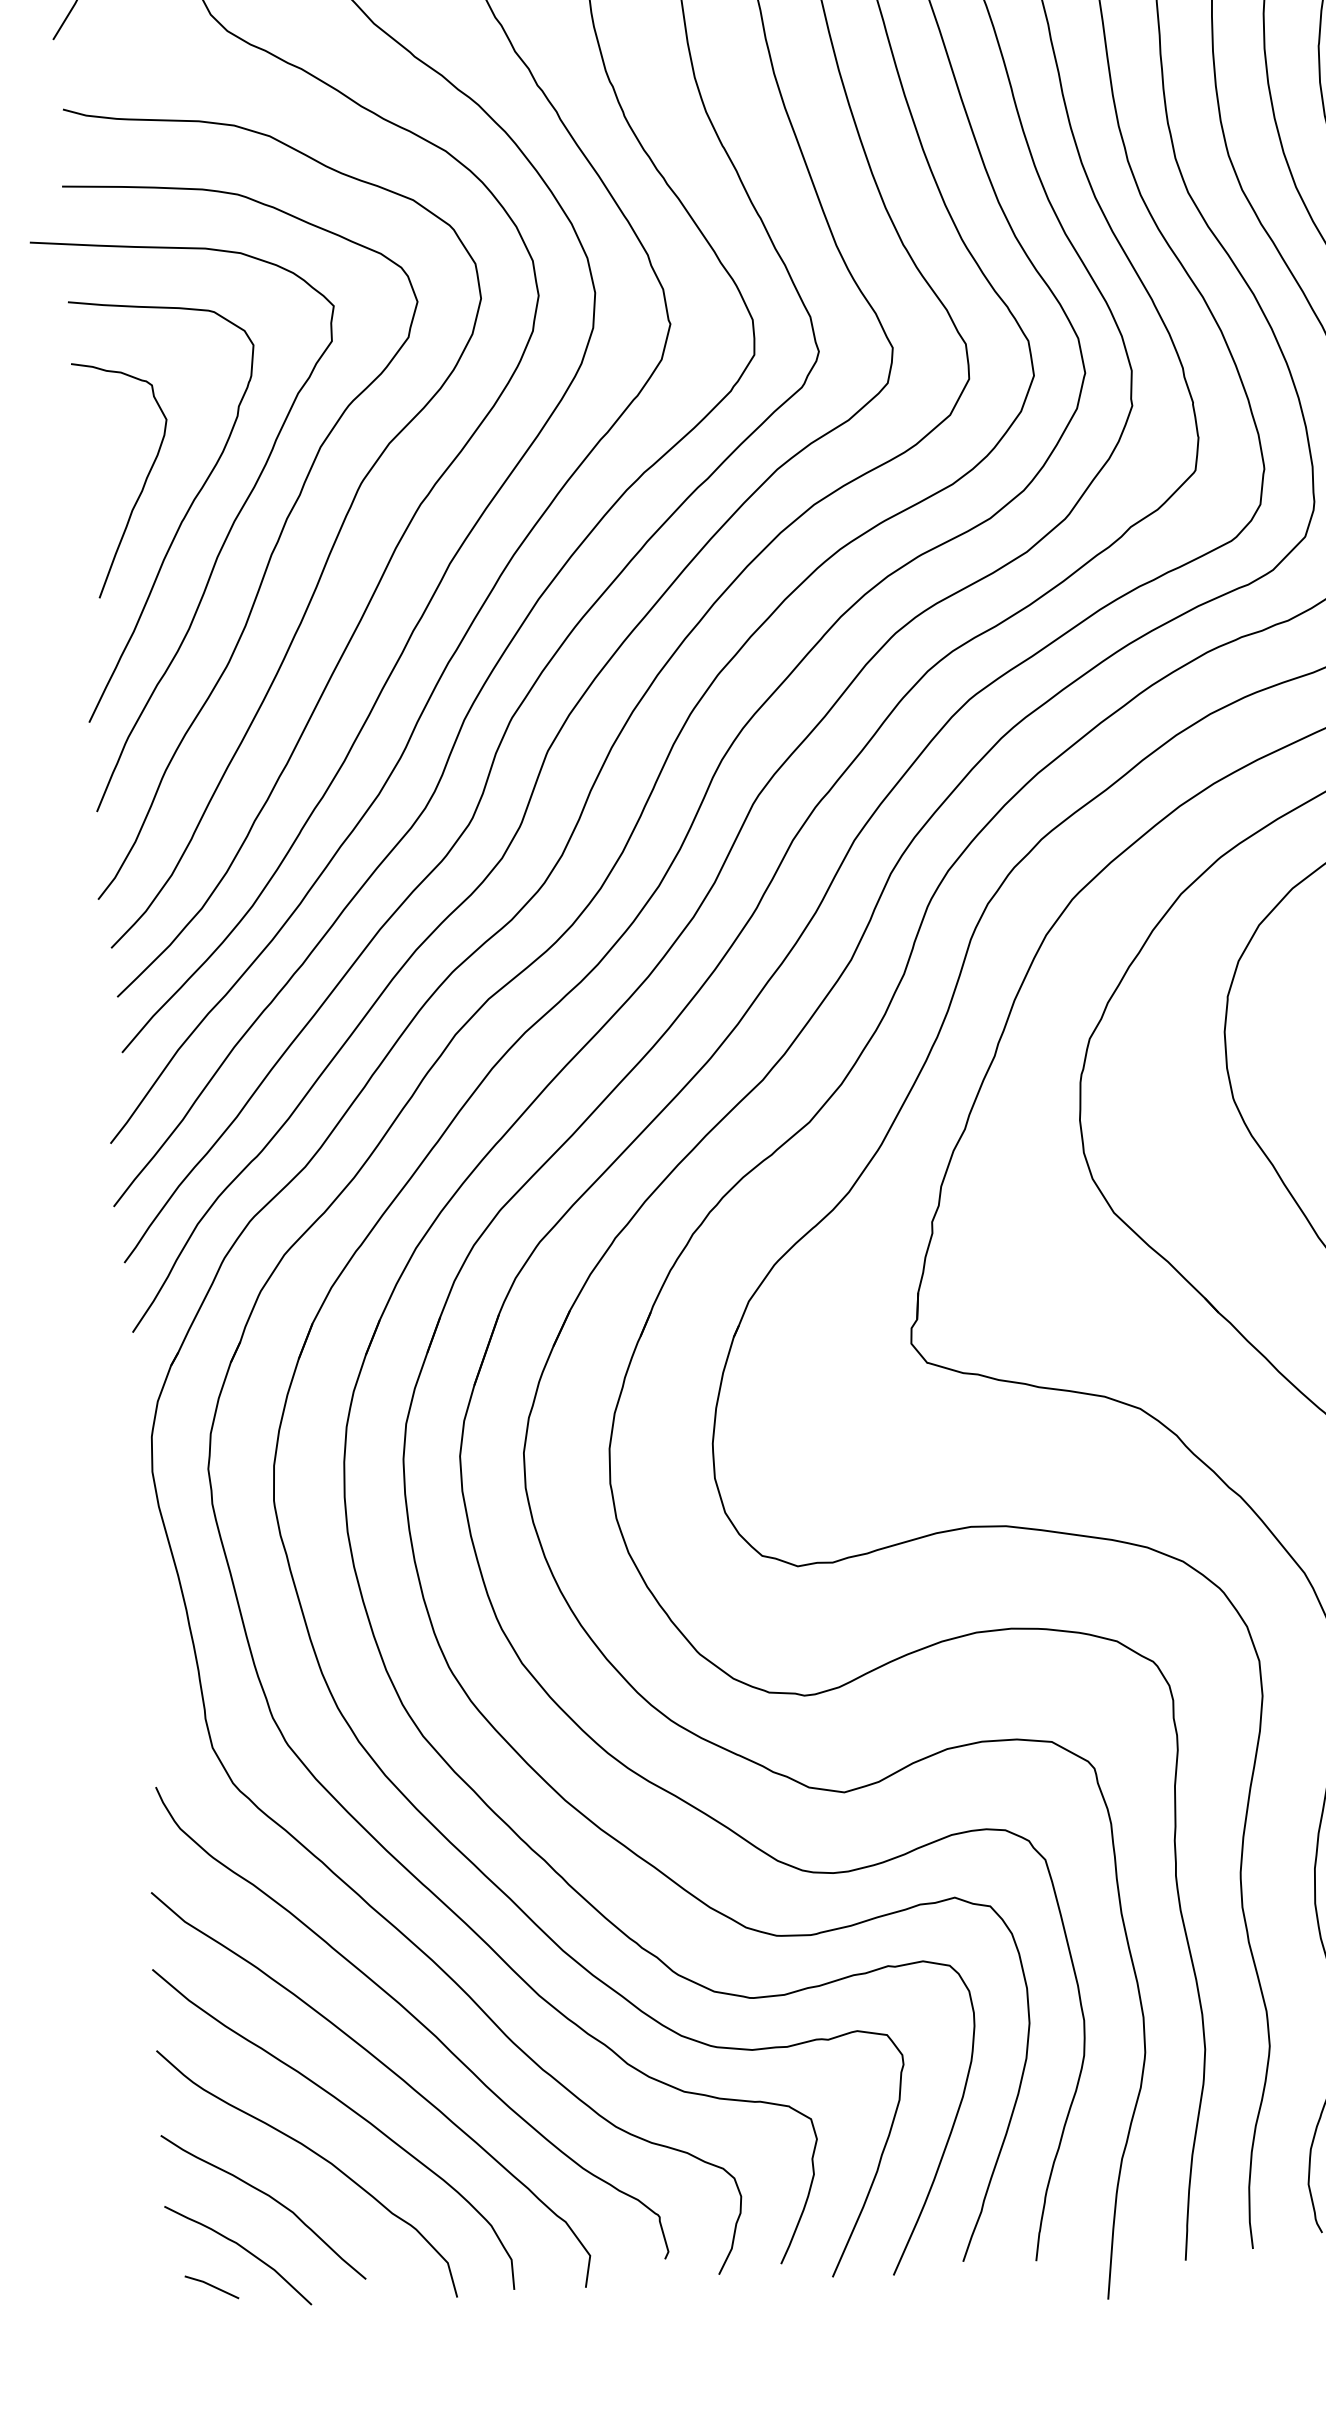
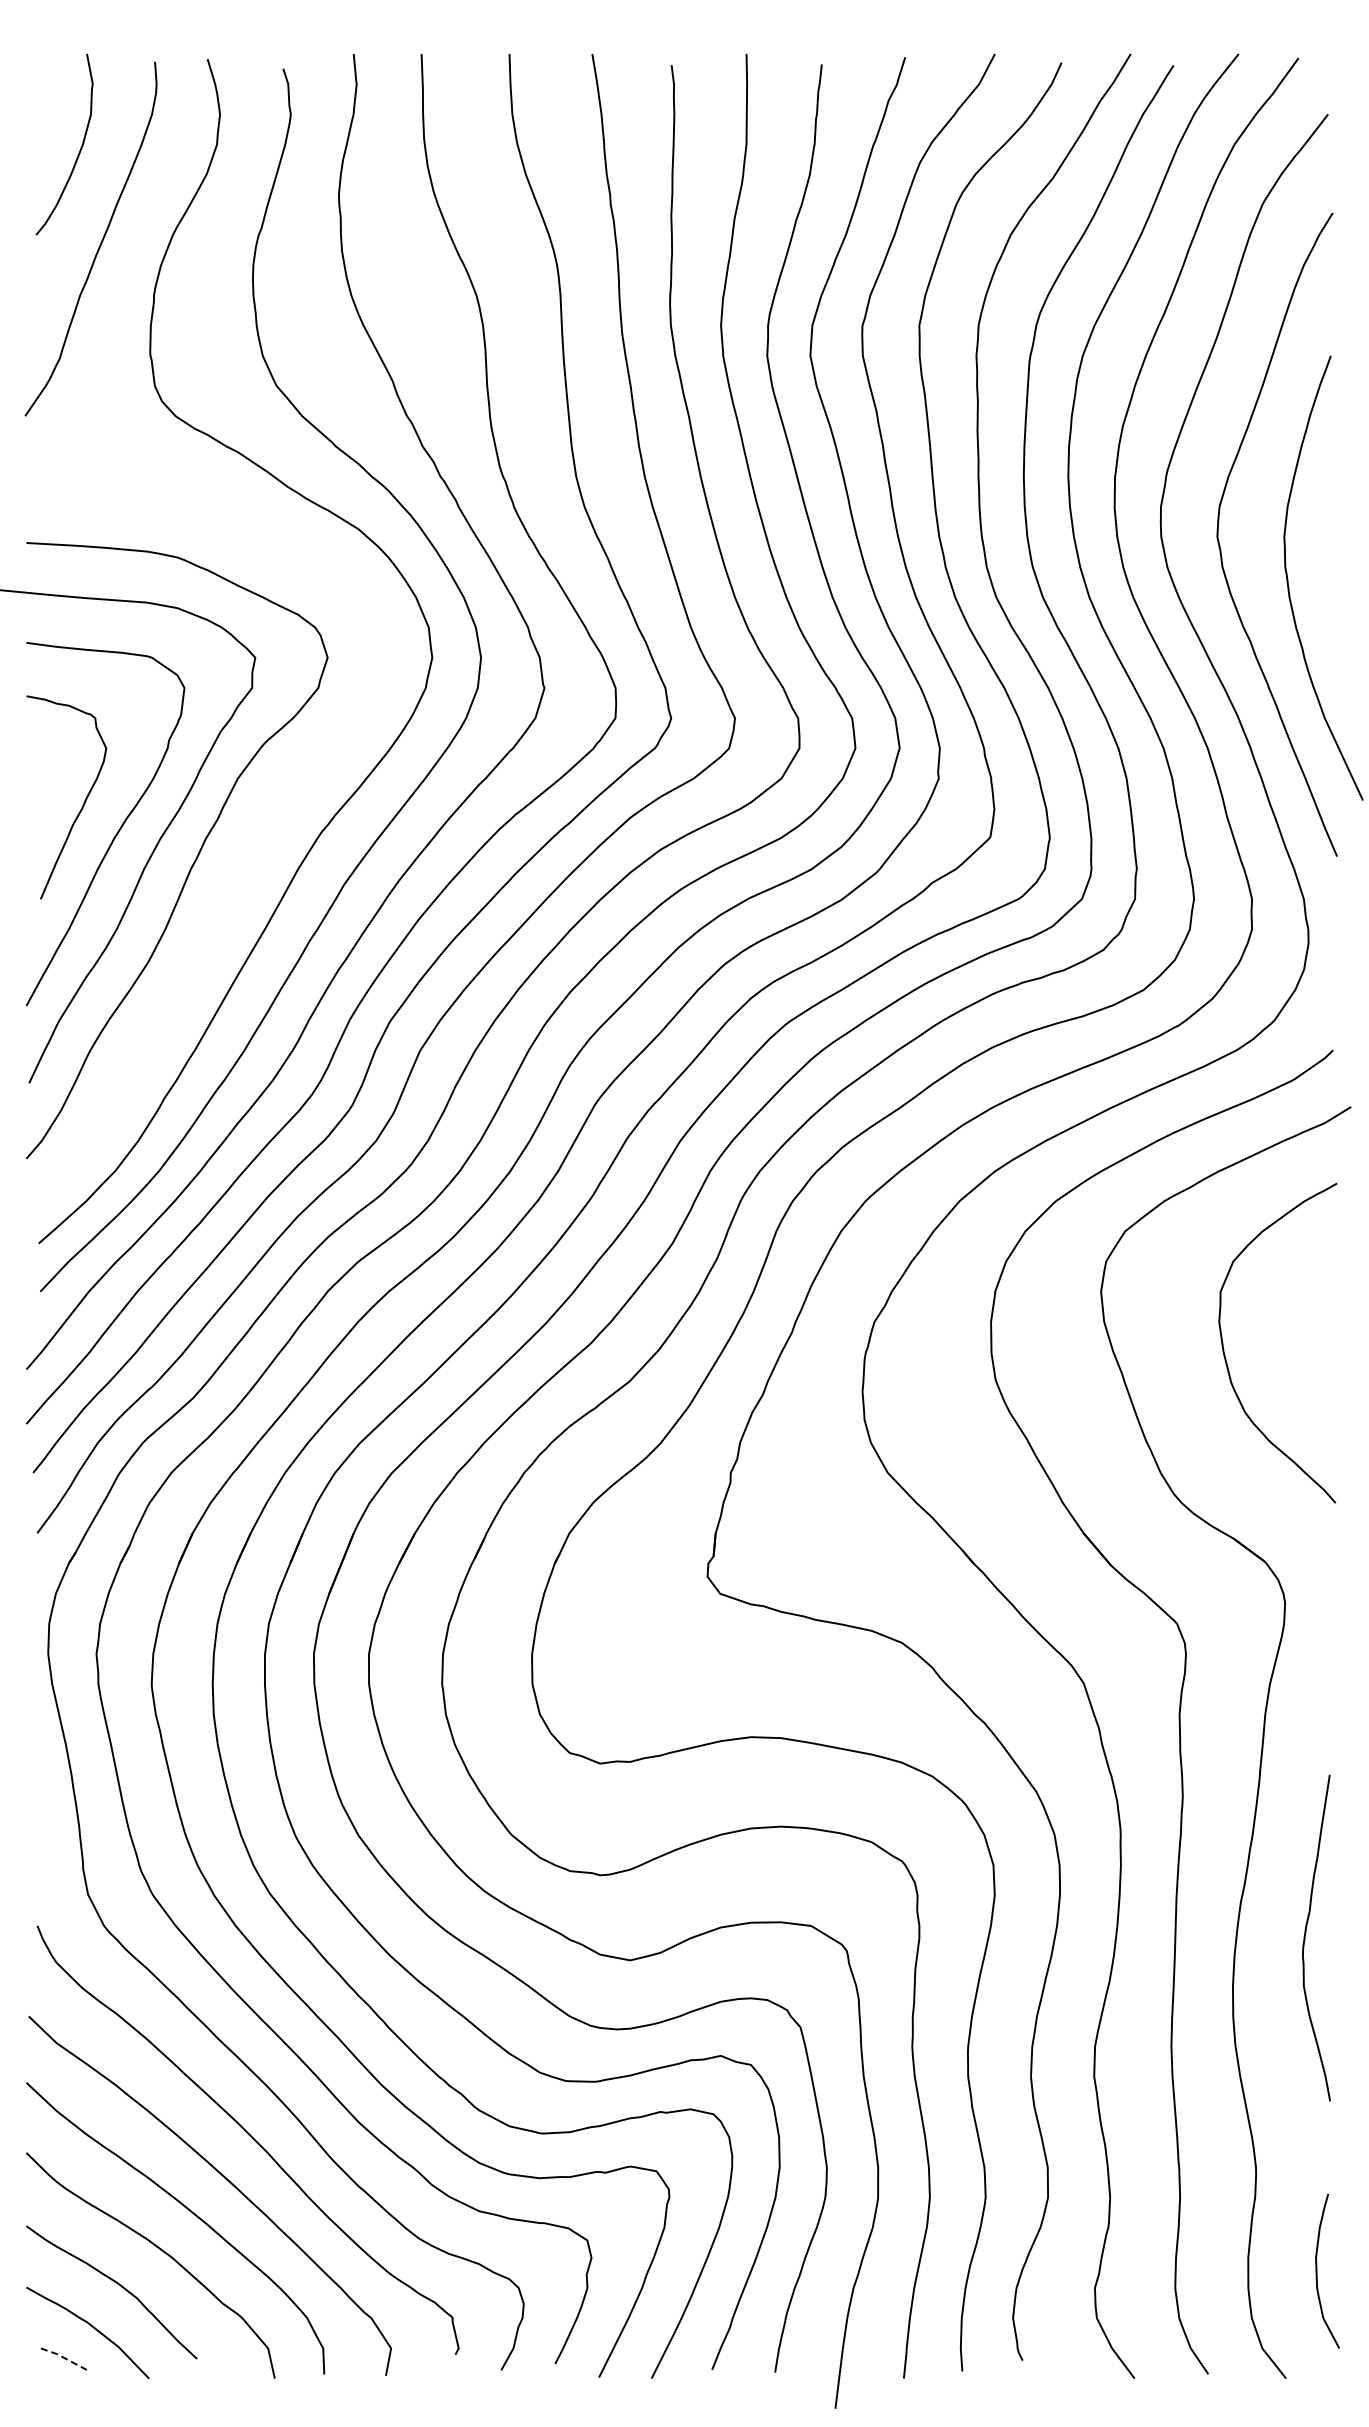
curve: (335, 537) -> (246, 857), removed
line: (212, 2286) -> (64, 2358), solid -> dashed

